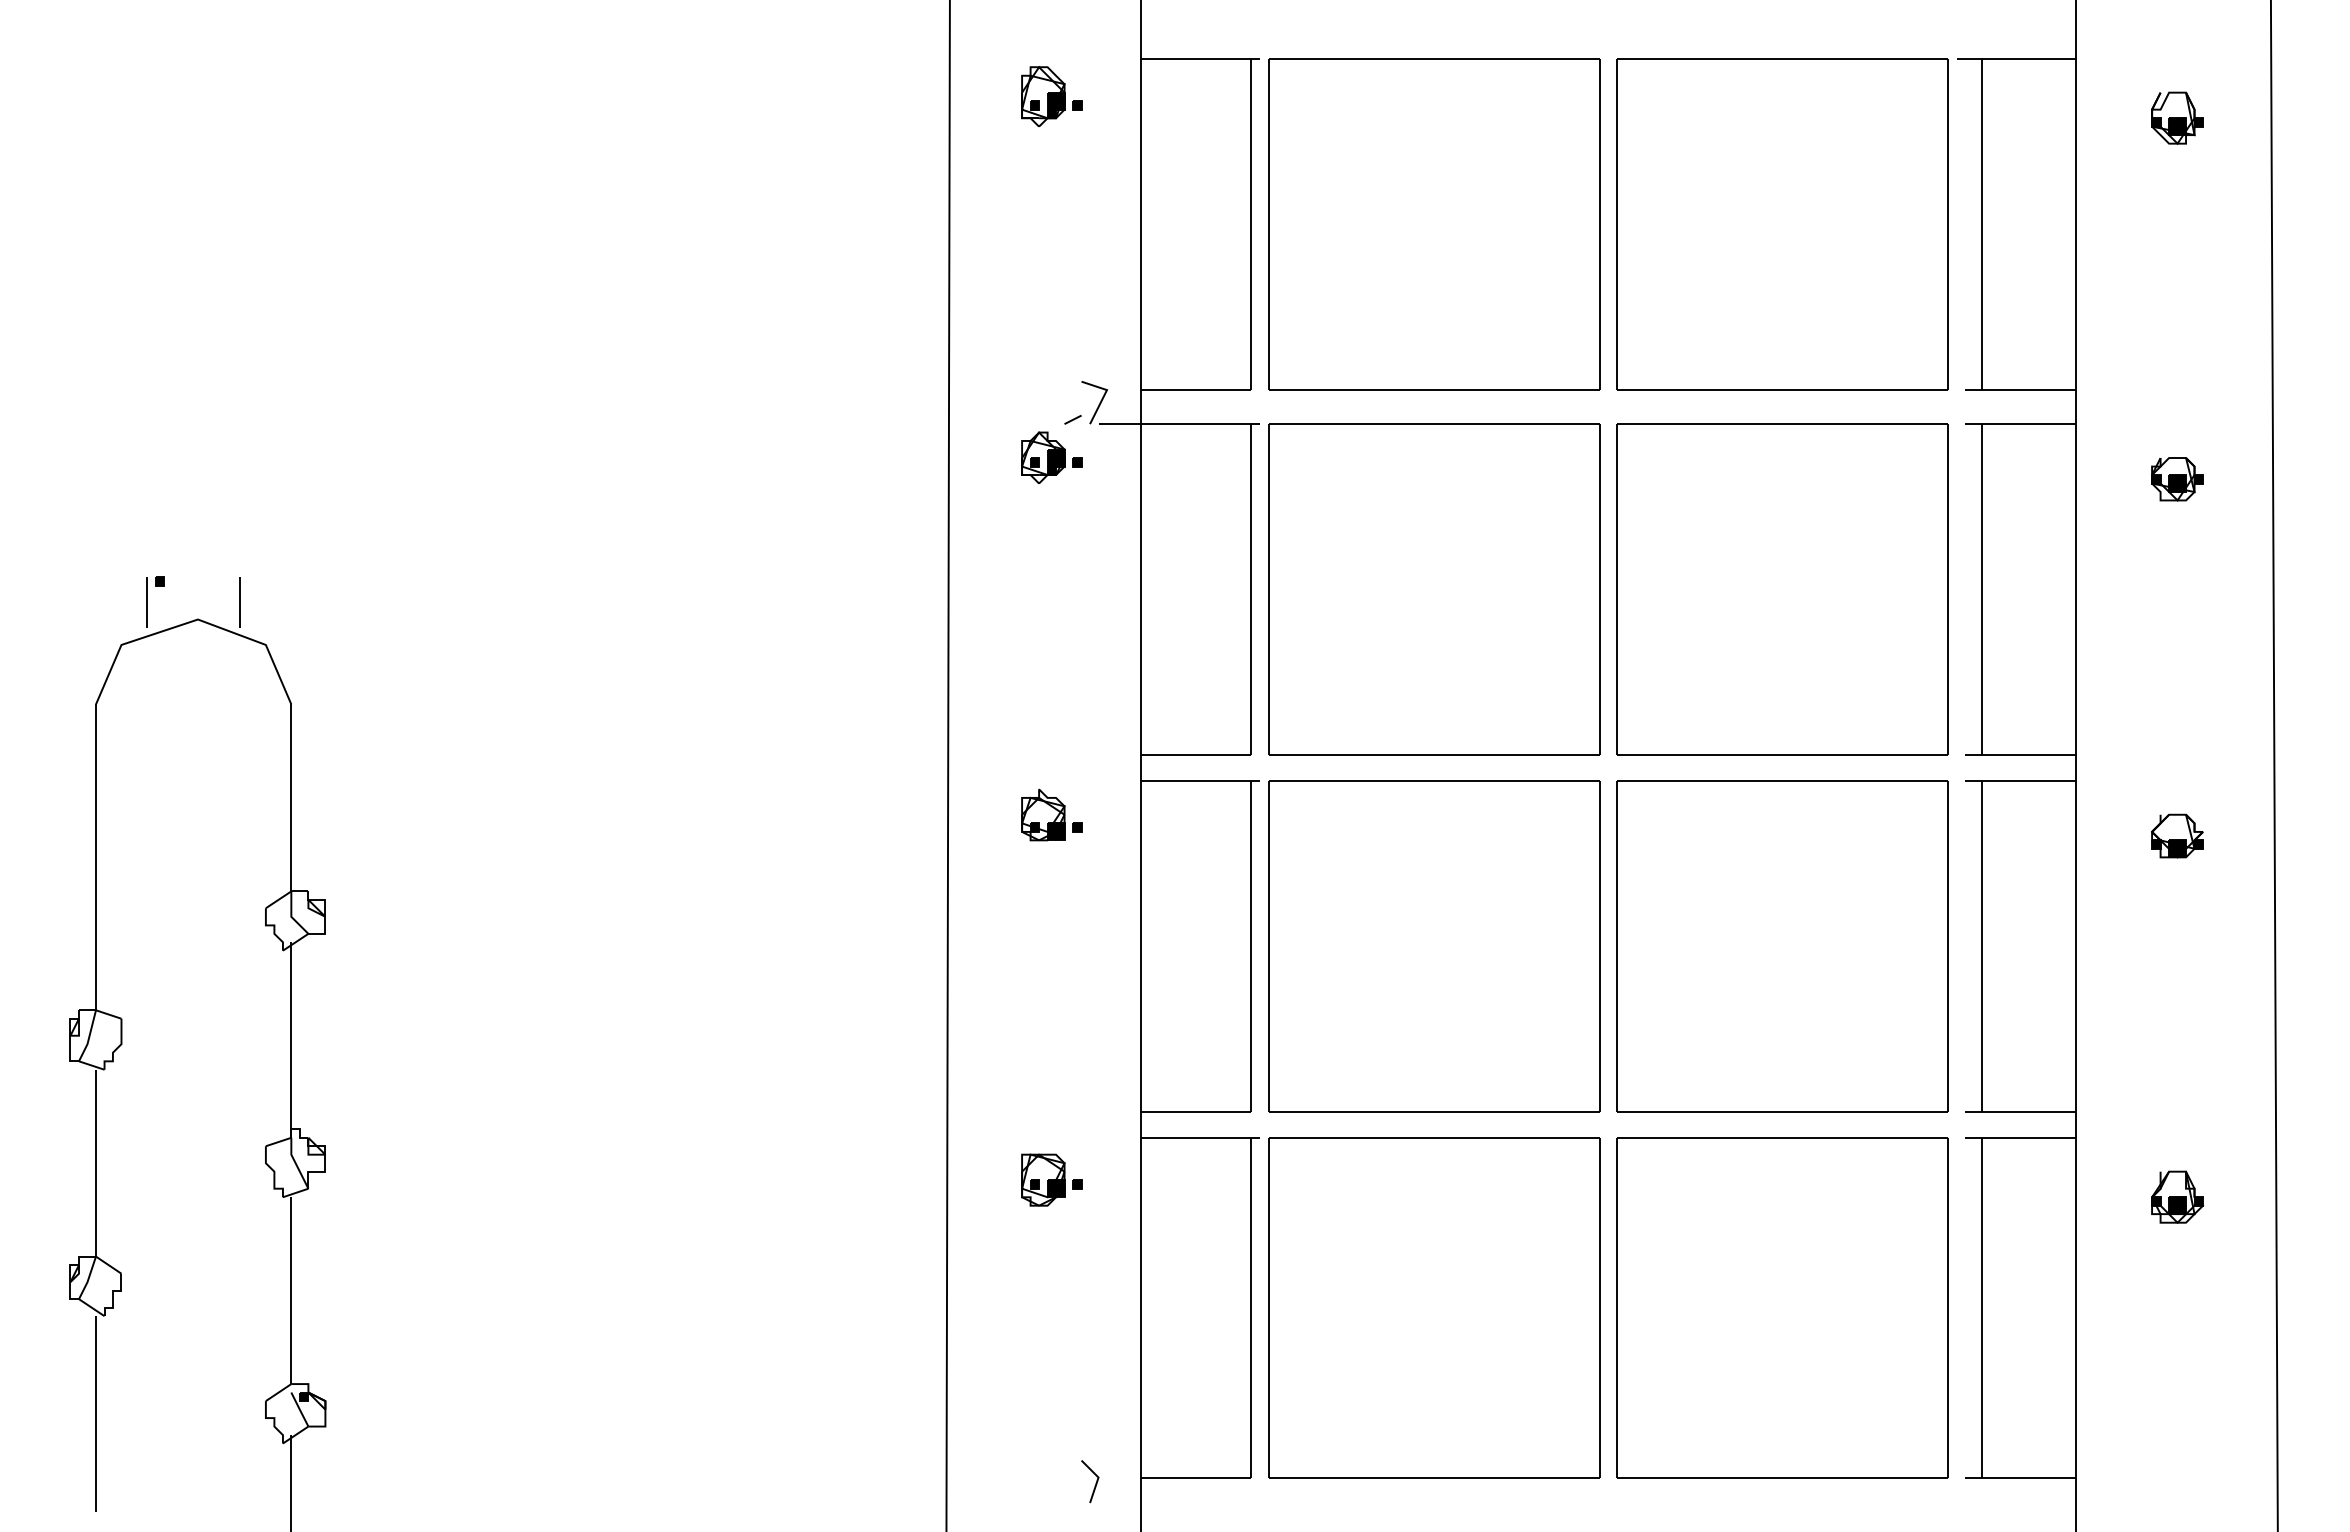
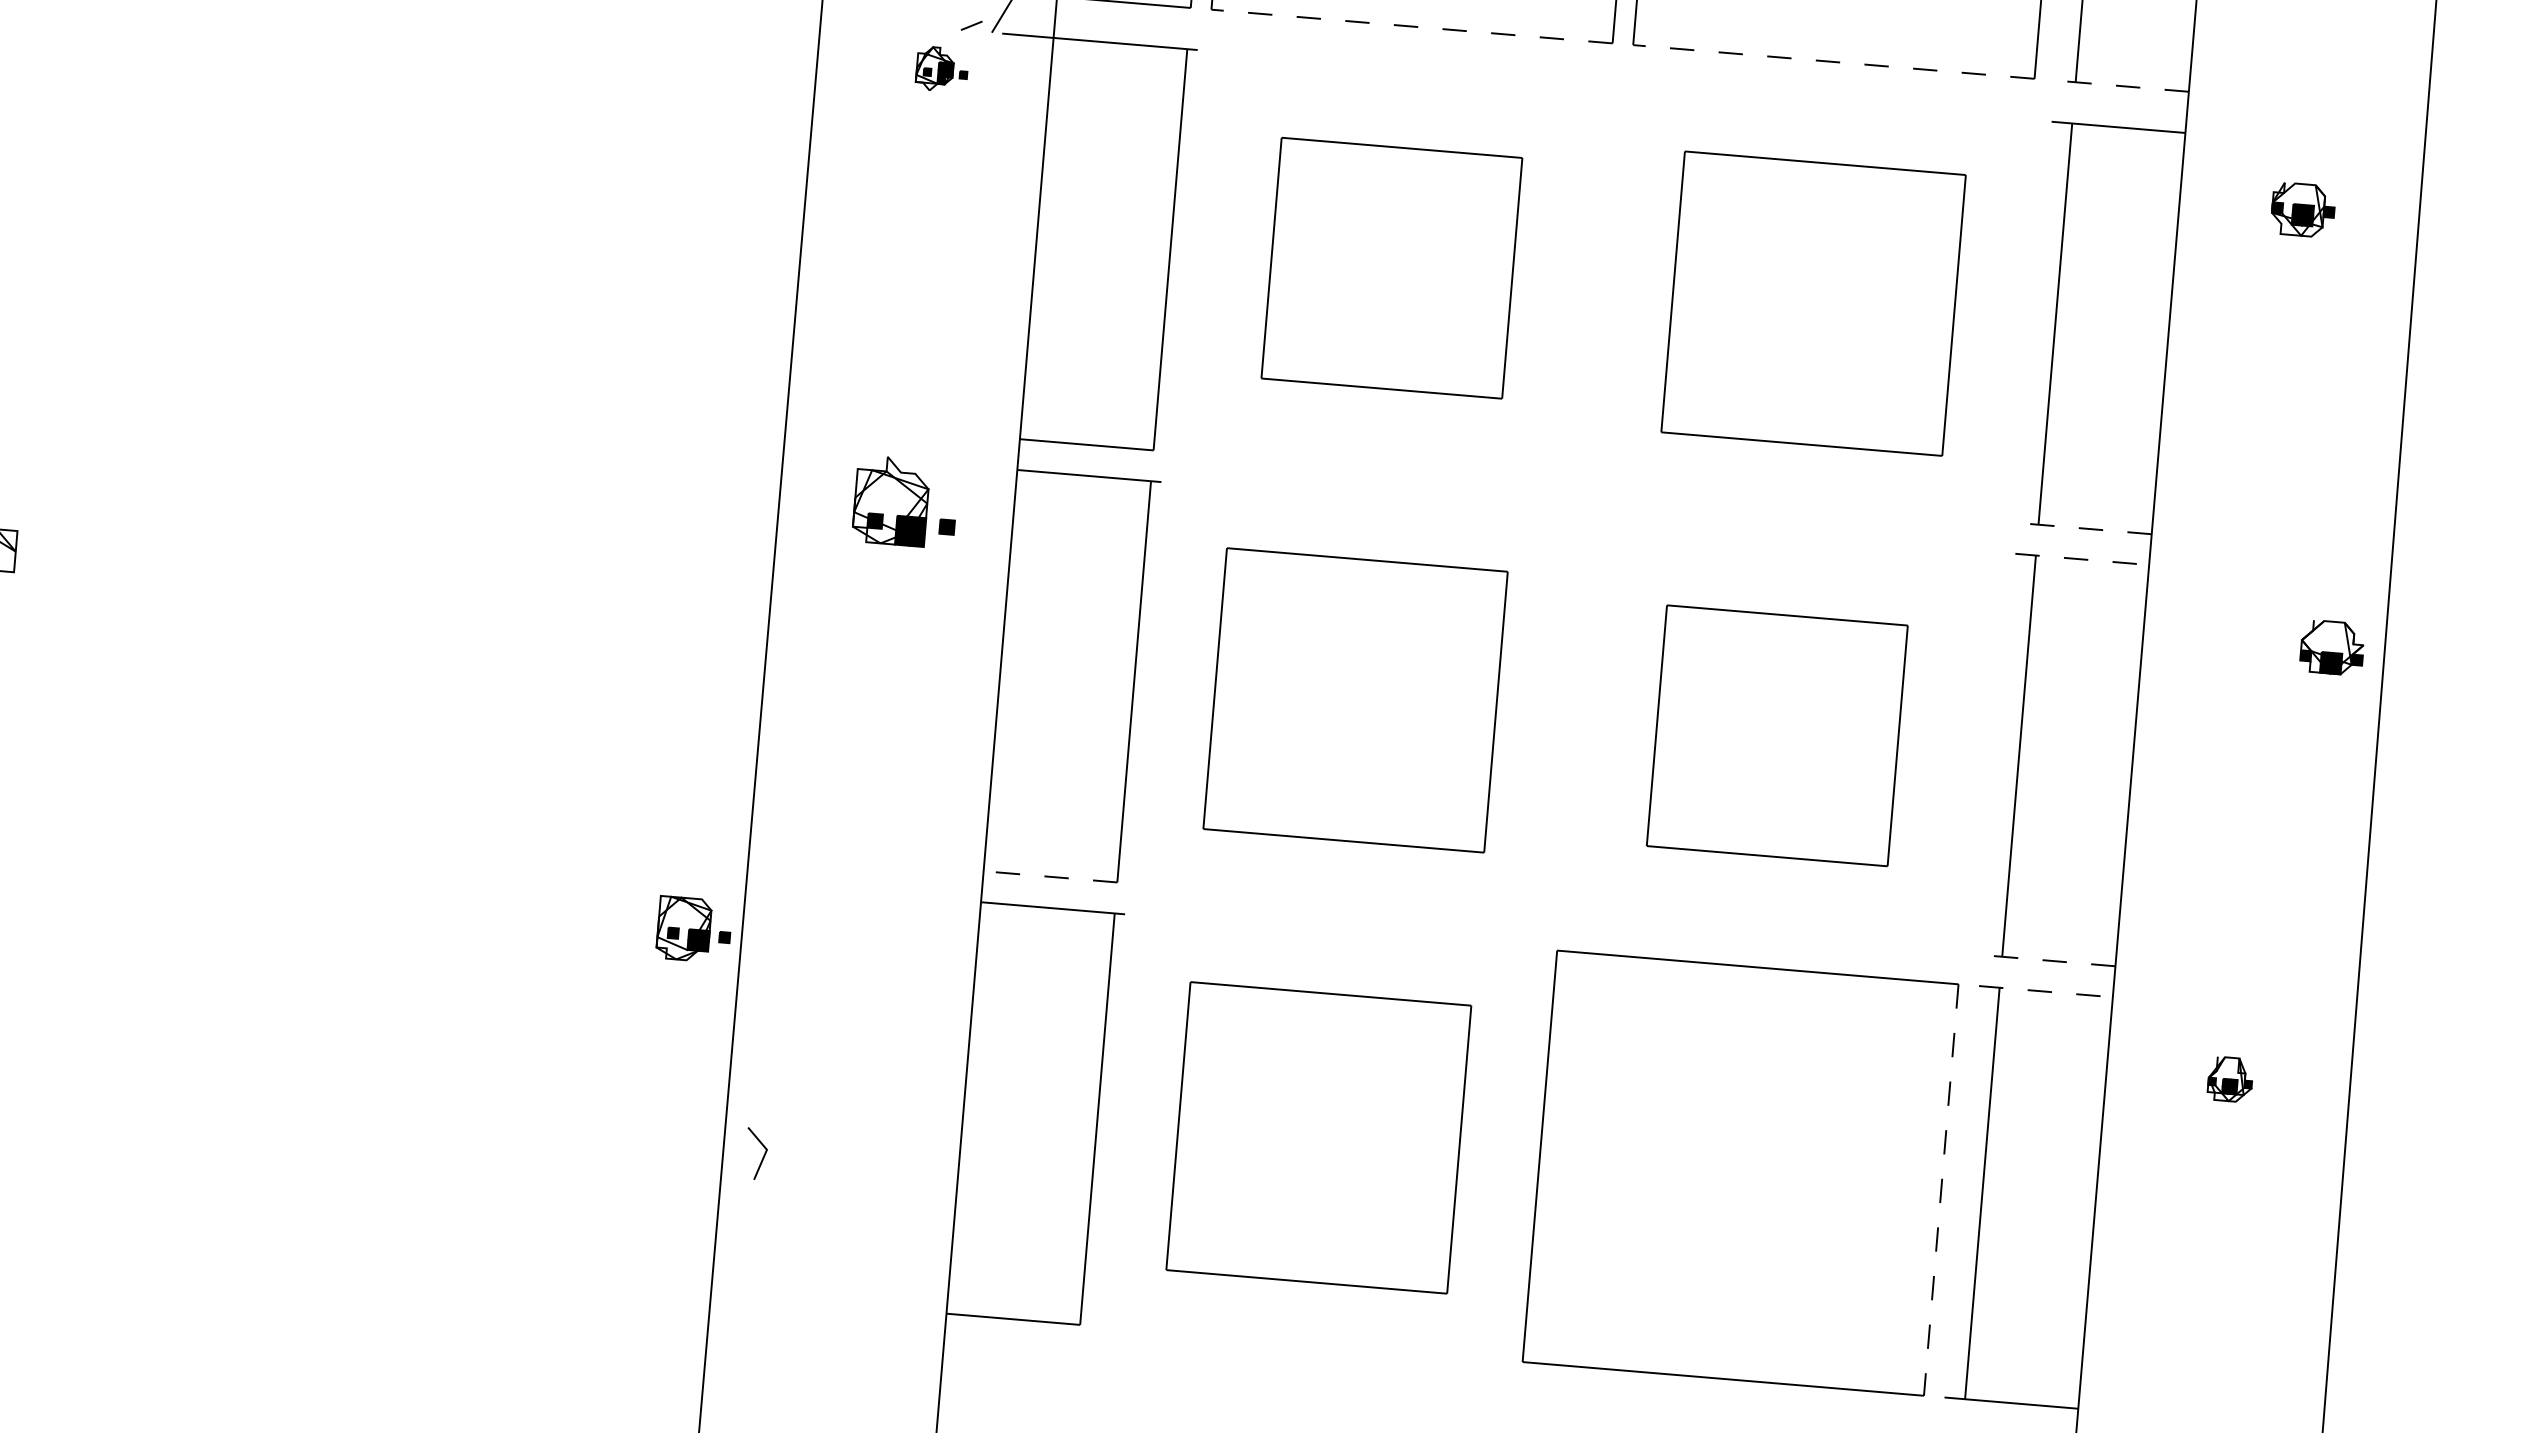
line: (1434, 390) -> (1412, 27), solid -> dashed
line: (1782, 390) -> (1833, 62), solid -> dashed
line: (2019, 390) -> (2120, 86), solid -> dashed
part: (1051, 457) -> (941, 69), size x0.7
part: (1434, 589) -> (1392, 268), size x0.6
part: (1782, 589) -> (1813, 303), size x0.7
line: (2019, 755) -> (2083, 528), solid -> dashed
line: (2020, 780) -> (2082, 558), solid -> dashed
part: (1051, 814) -> (905, 501), size x1.4
part: (2177, 835) -> (2332, 647), moved
part: (1434, 946) -> (1355, 700), size x0.7
part: (1782, 946) -> (1777, 735), size x0.6
line: (1195, 1112) -> (1049, 877), solid -> dashed
line: (2019, 1112) -> (2047, 960), solid -> dashed
line: (2020, 1137) -> (2046, 991), solid -> dashed
part: (1051, 1179) -> (693, 928), moved
part: (2177, 1196) -> (2230, 1078), size x0.7
part: (1434, 1307) -> (1319, 1137), size x0.7
line: (1948, 1307) -> (1941, 1189), solid -> dashed
line: (1095, 1483) -> (762, 1156), moved

